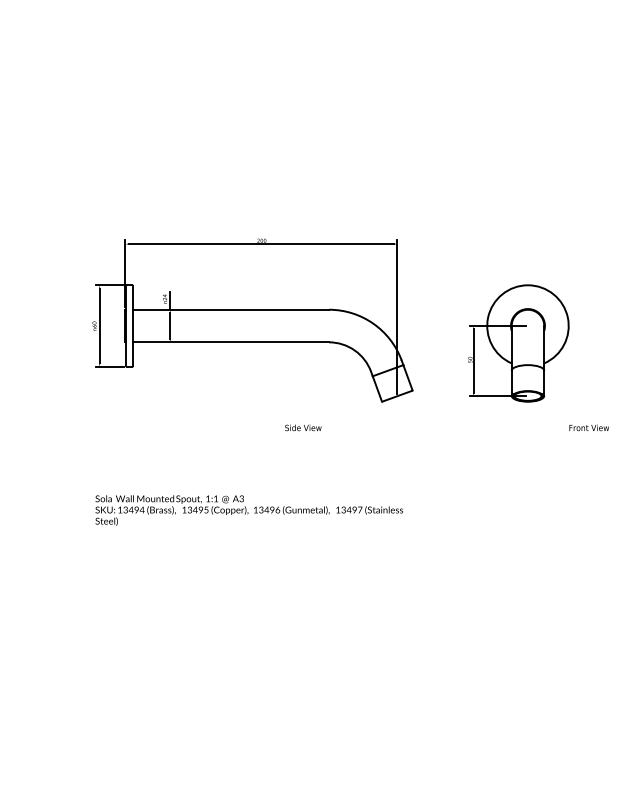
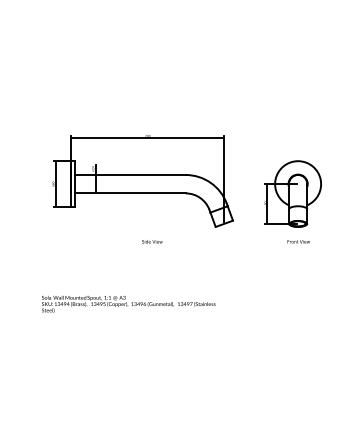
text: (303, 427) -> (152, 241), moved
text: (588, 427) -> (298, 241), moved
text: (248, 510) -> (128, 304), moved

